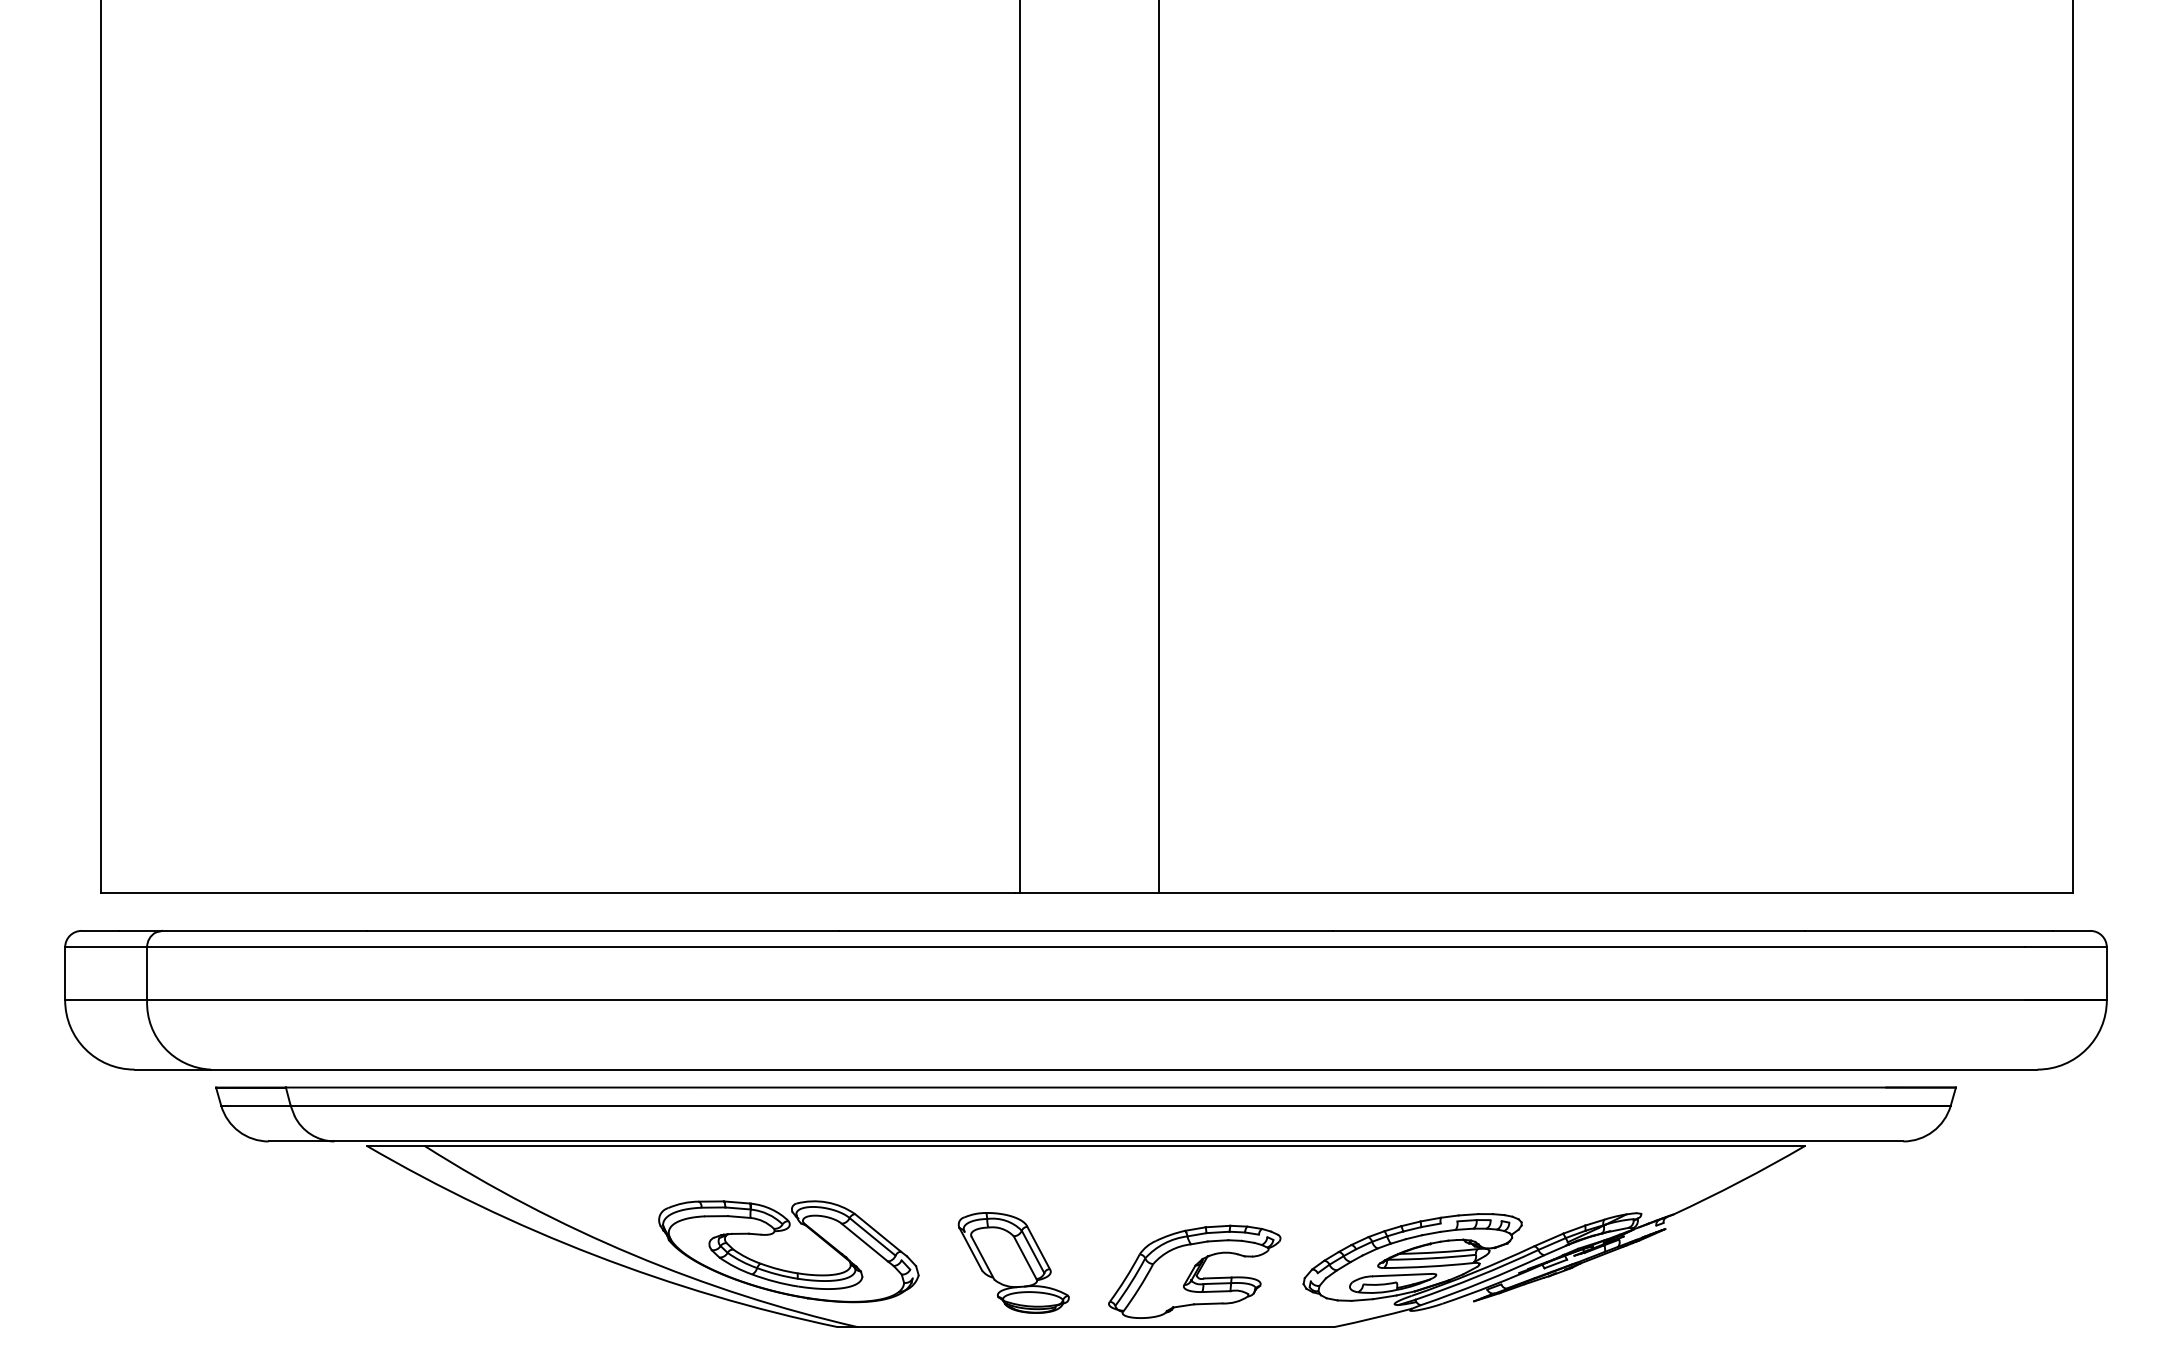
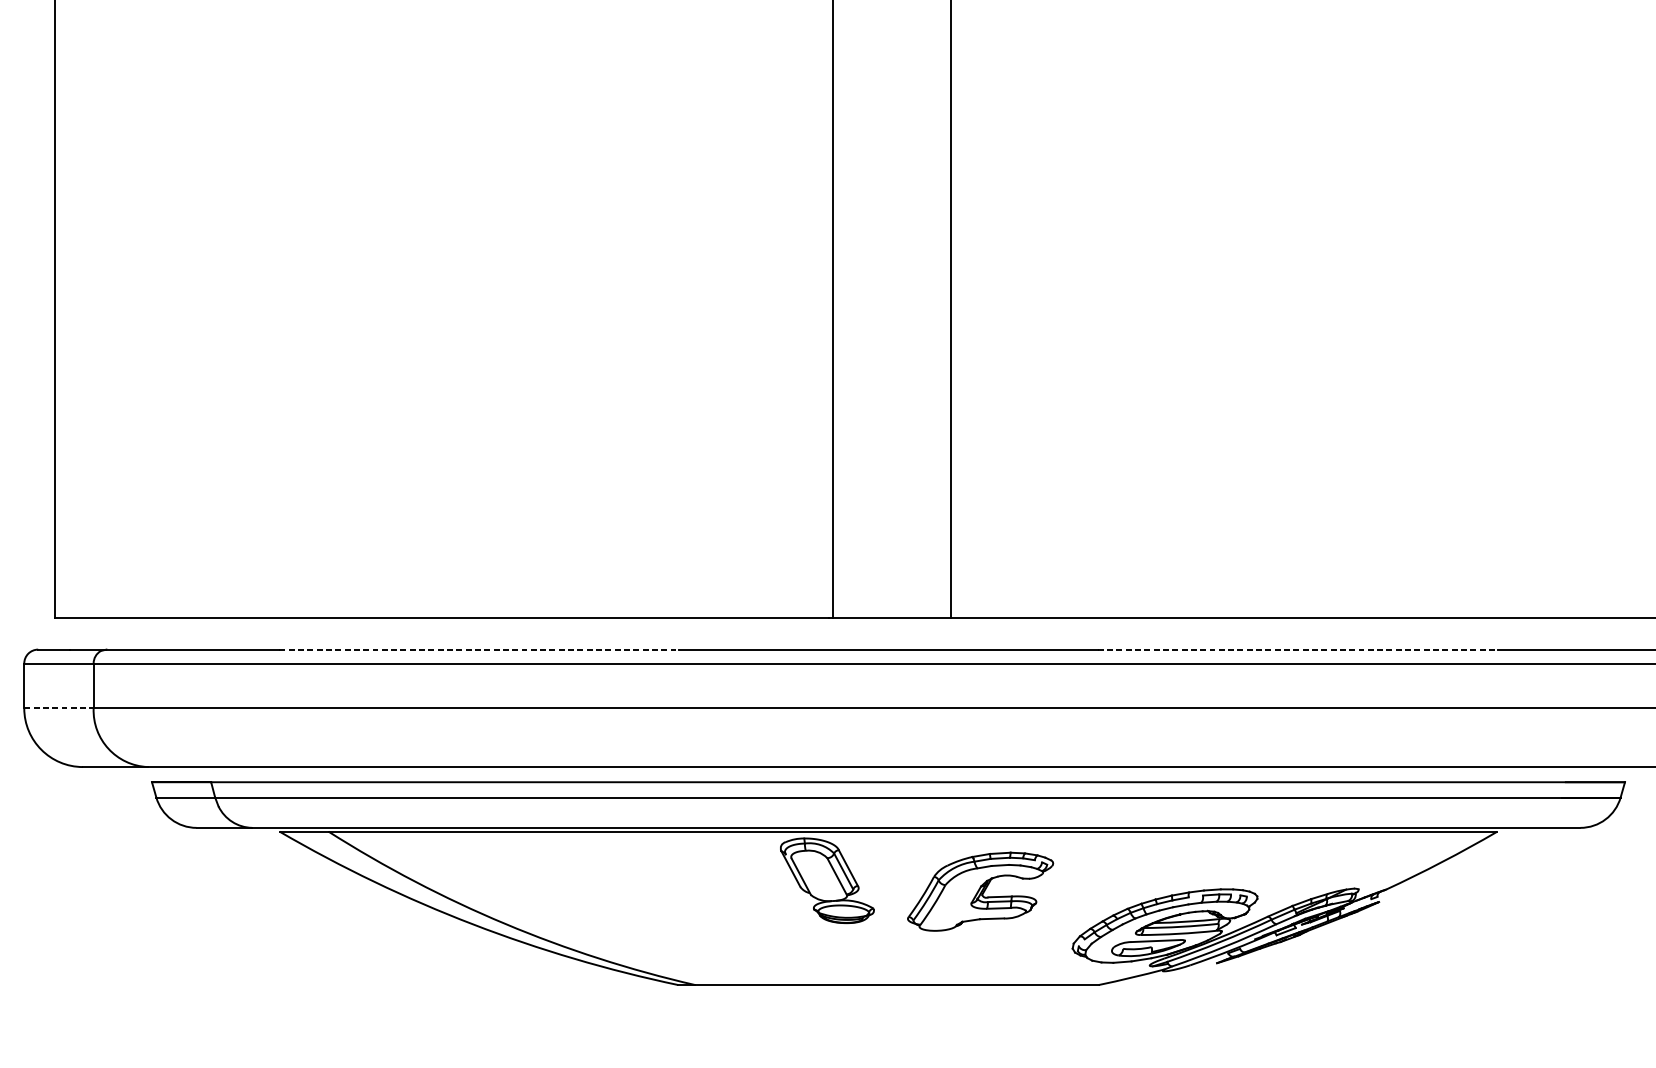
line: (603, 930) -> (480, 649), solid -> dashed
line: (1569, 930) -> (1297, 649), solid -> dashed
line: (106, 1000) -> (59, 708), solid -> dashed
part: (1013, 1262) -> (827, 880), moved
part: (784, 1269) -> (633, 936), removed
part: (1194, 1271) -> (980, 891), moved

